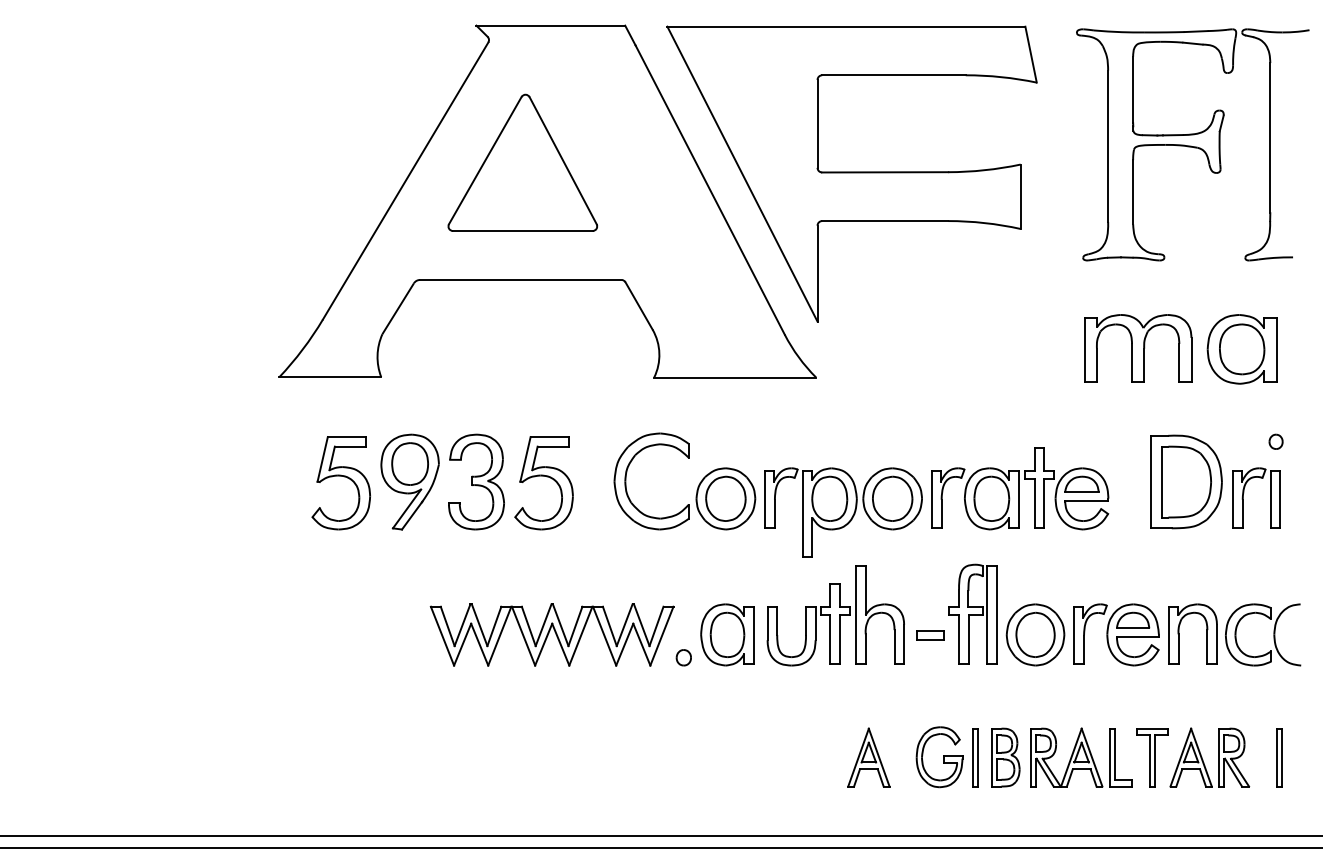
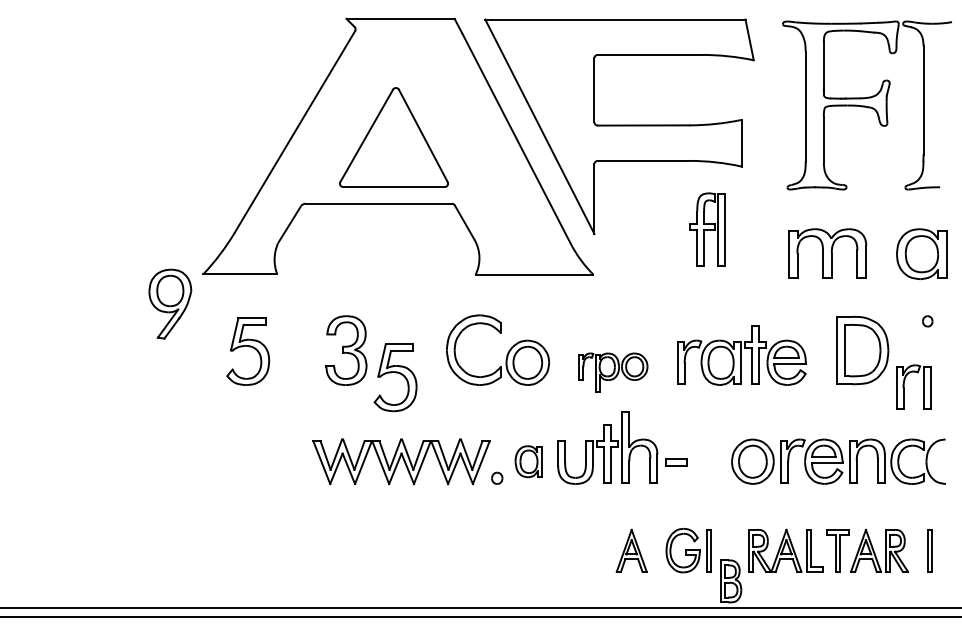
part: (522, 162) -> (393, 137), moved
part: (1241, 349) -> (921, 254), moved
part: (546, 477) -> (397, 373), moved
part: (409, 481) -> (169, 303), moved
part: (1244, 493) -> (904, 383), moved
part: (843, 512) -> (613, 372), size x0.6
part: (972, 613) -> (707, 228), moved
part: (727, 634) -> (528, 461), size x0.7
part: (1005, 757) -> (731, 581), moved

